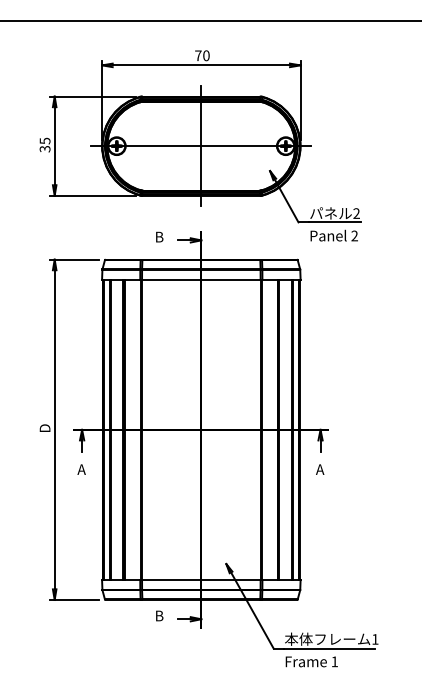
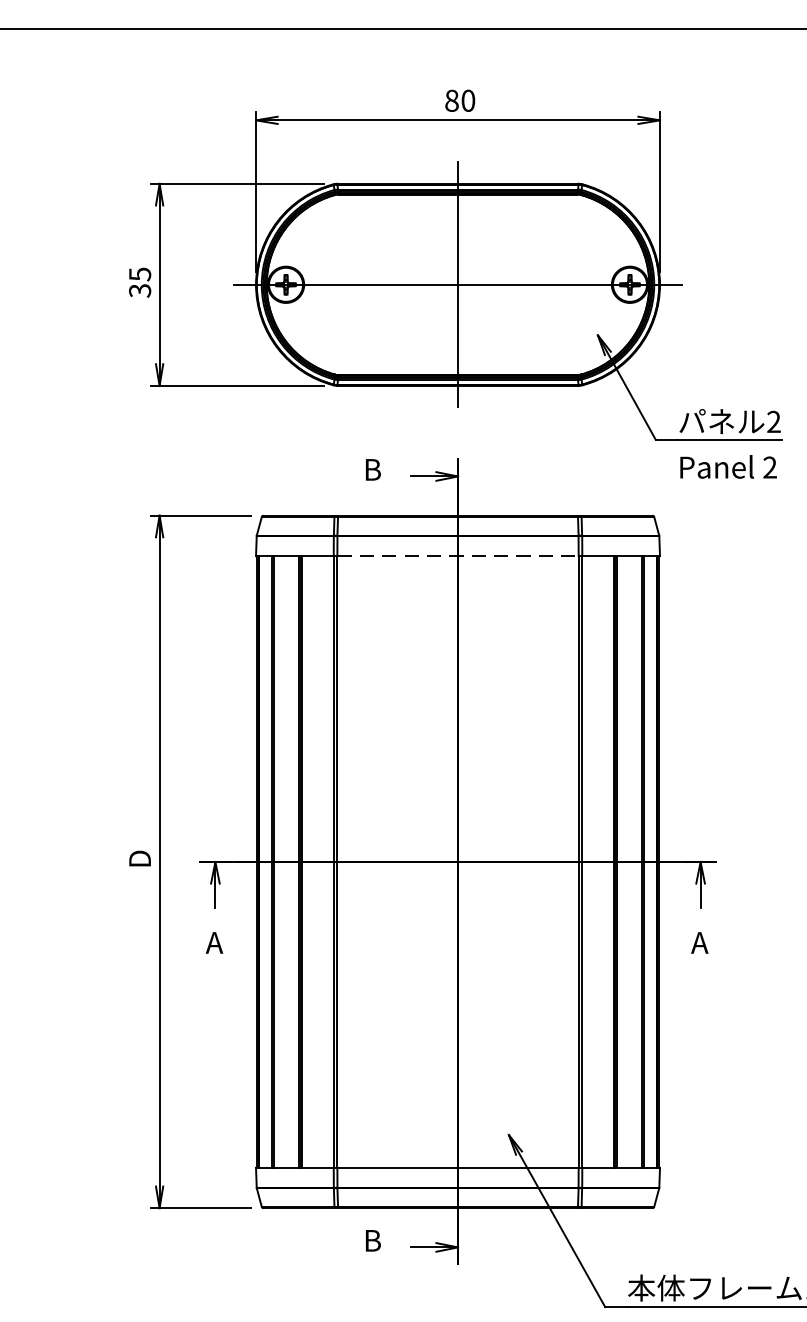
text: (198, 55) -> (452, 100), 70 -> 80
line: (201, 279) -> (458, 556), solid -> dashed

